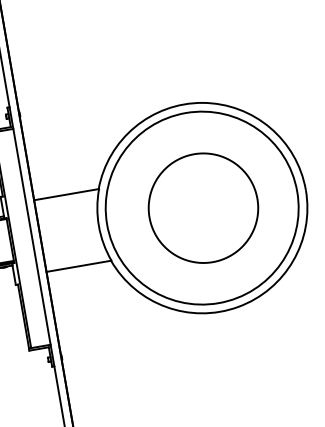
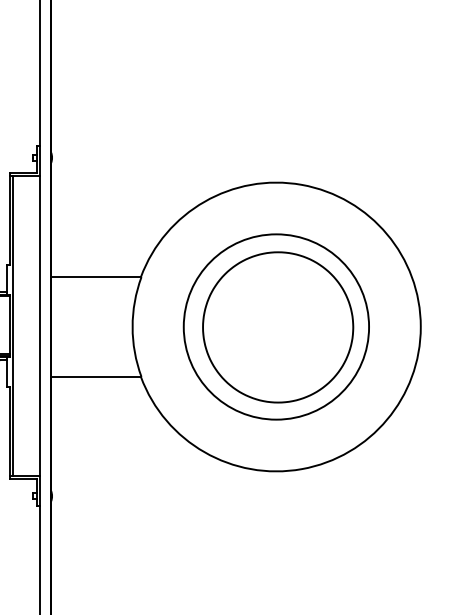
circle: (202, 207) -> (276, 326), size x0.7

